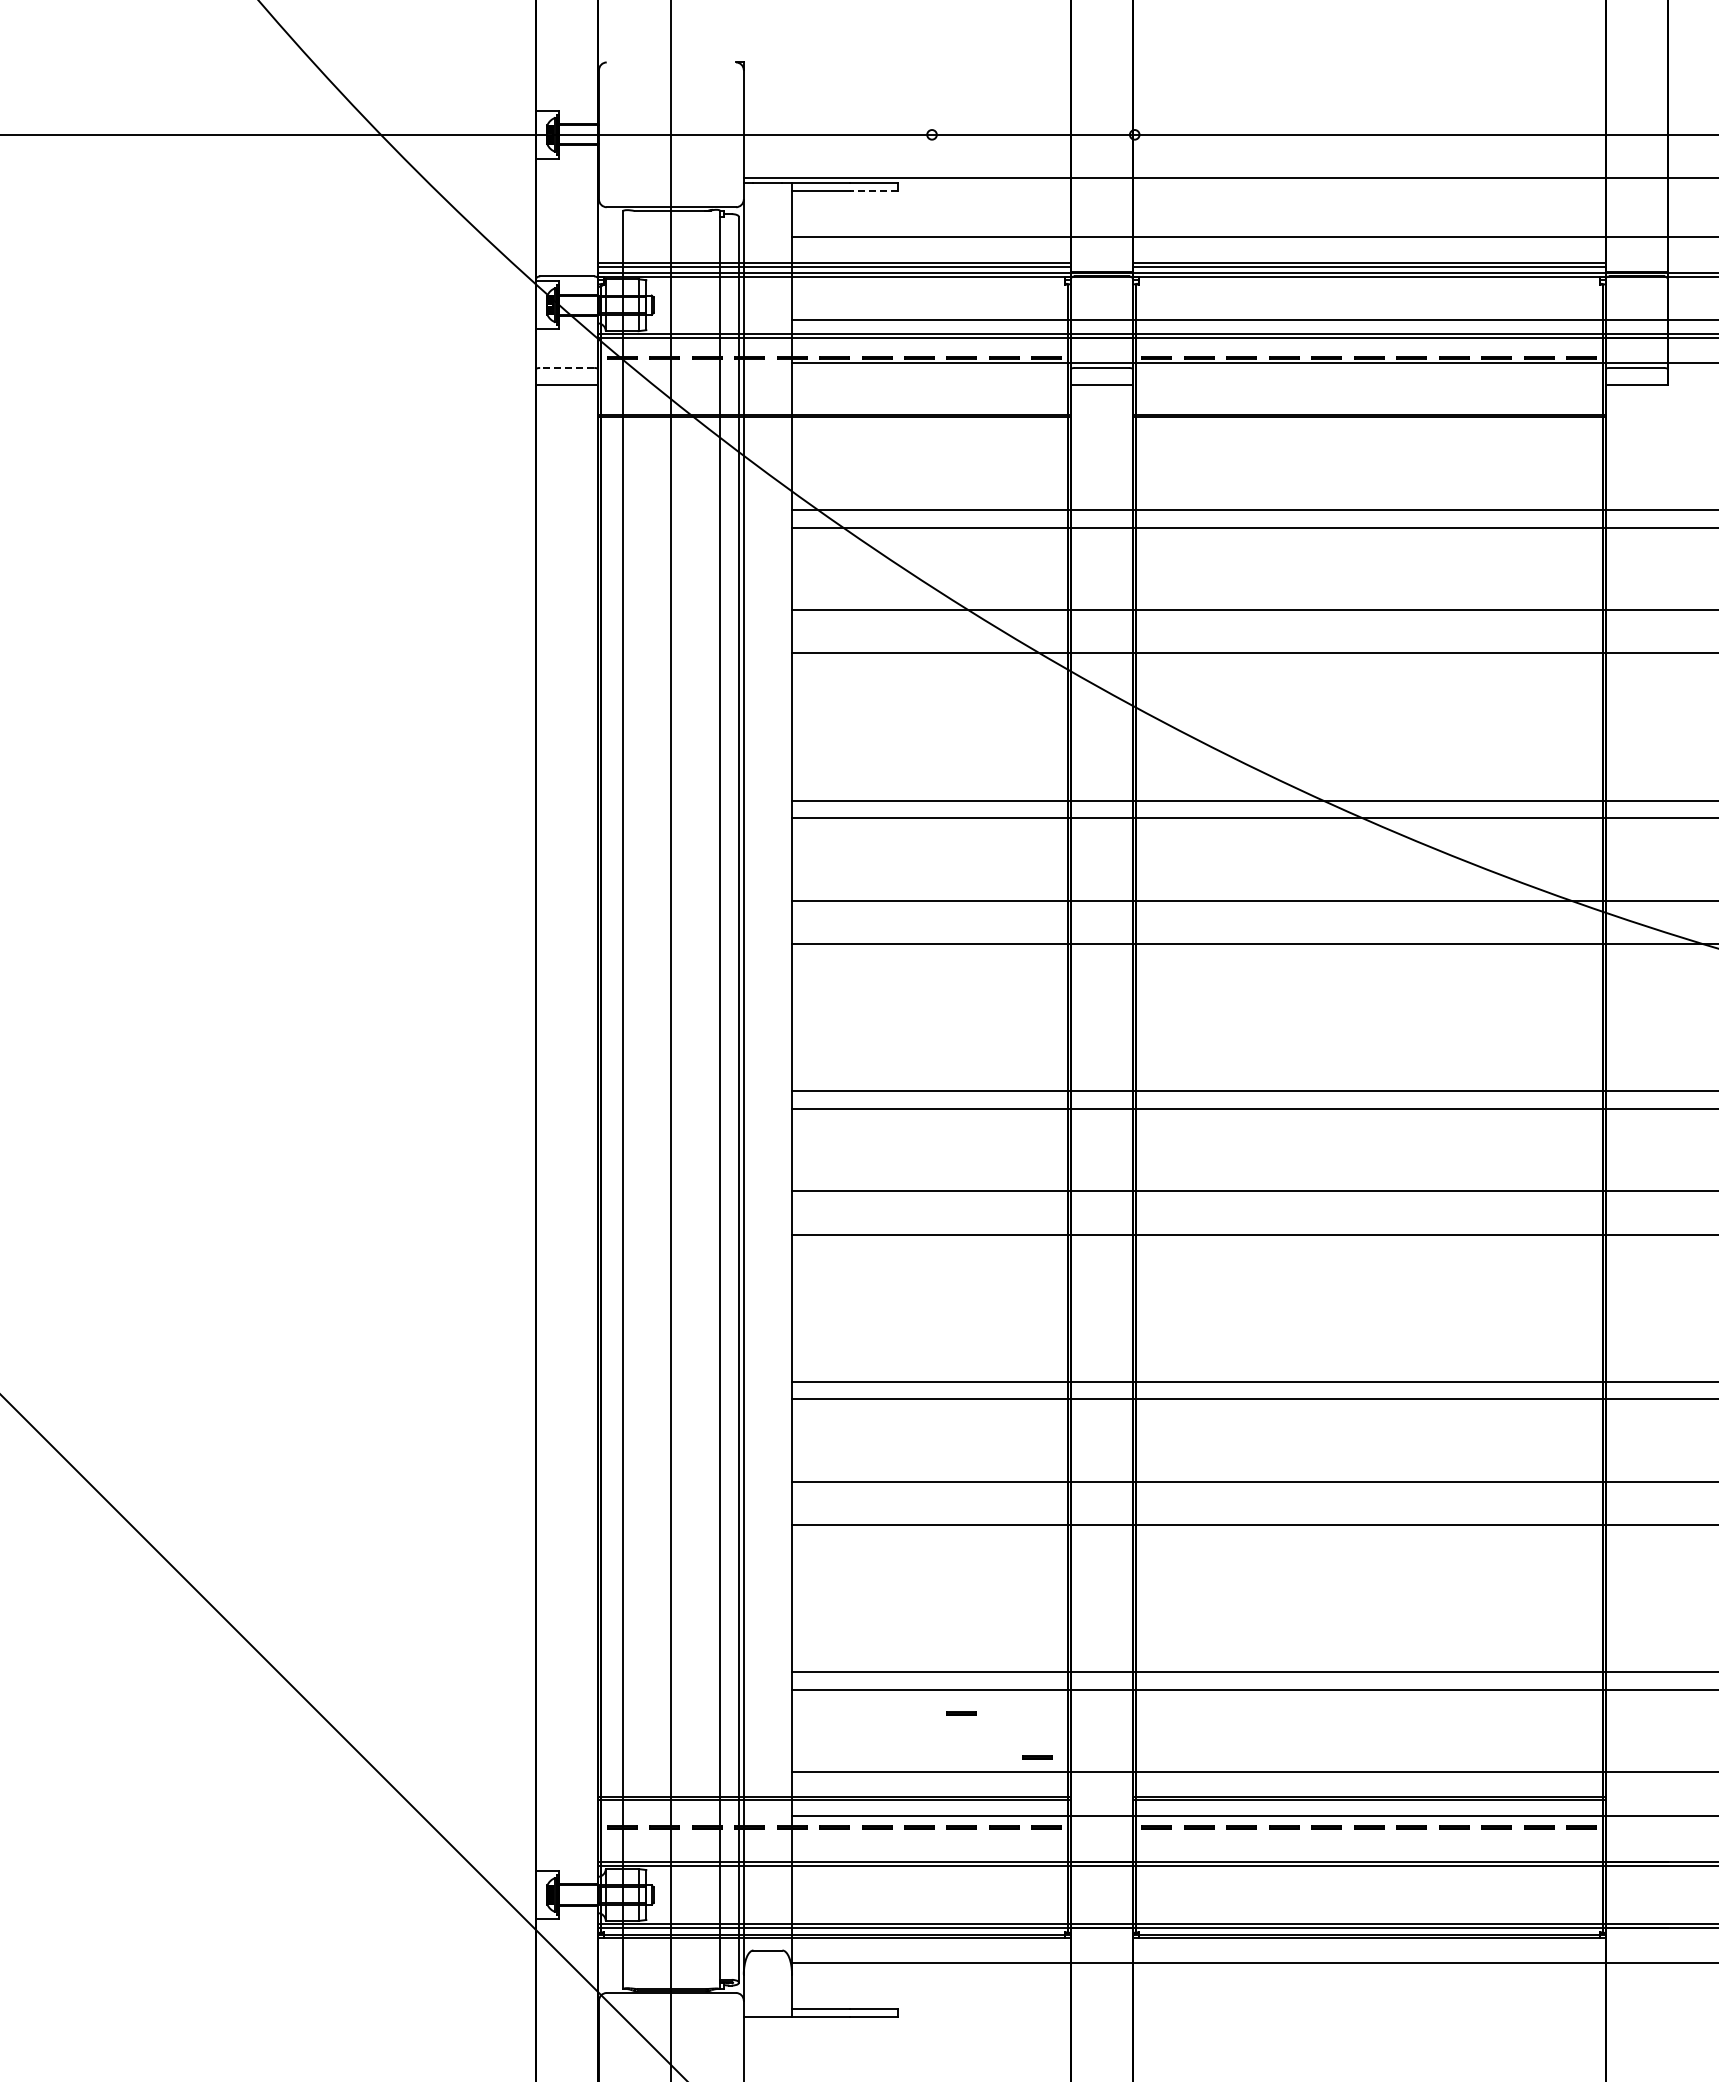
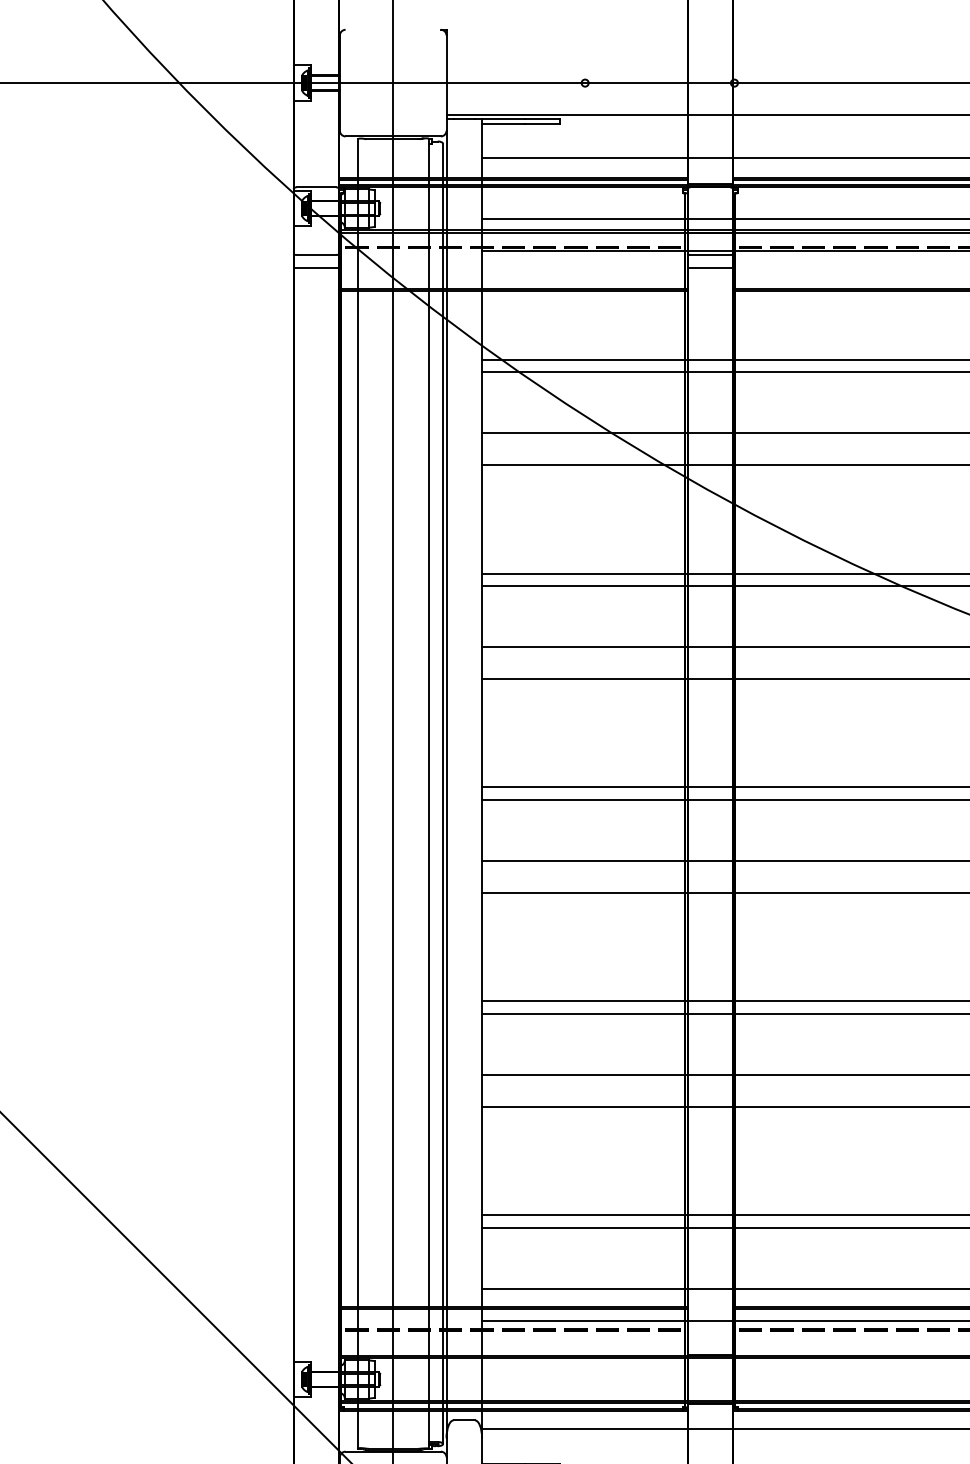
line: (873, 190) -> (542, 124), dashed -> solid
line: (566, 368) -> (315, 255), dashed -> solid
line: (961, 1713) -> (606, 1245), removed
line: (1037, 1757) -> (662, 1278), removed

